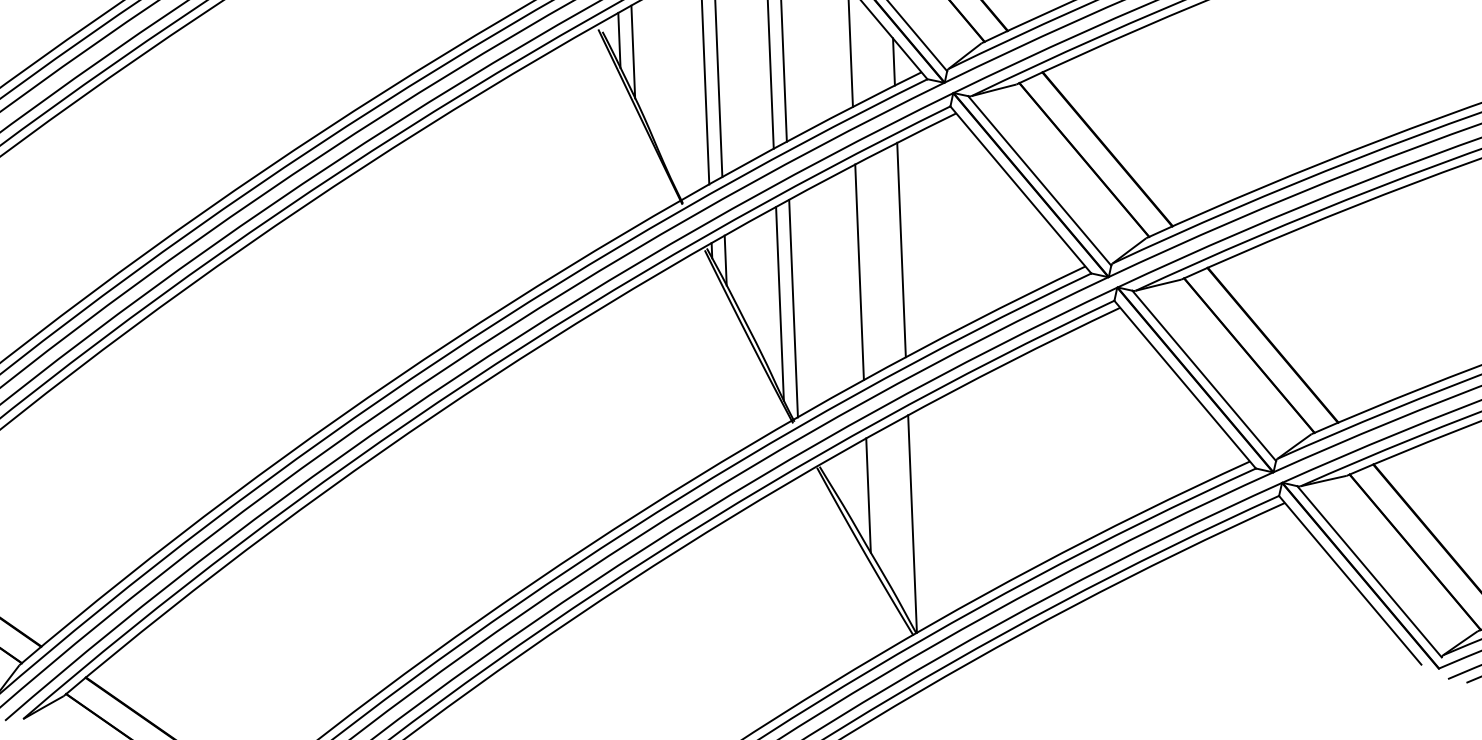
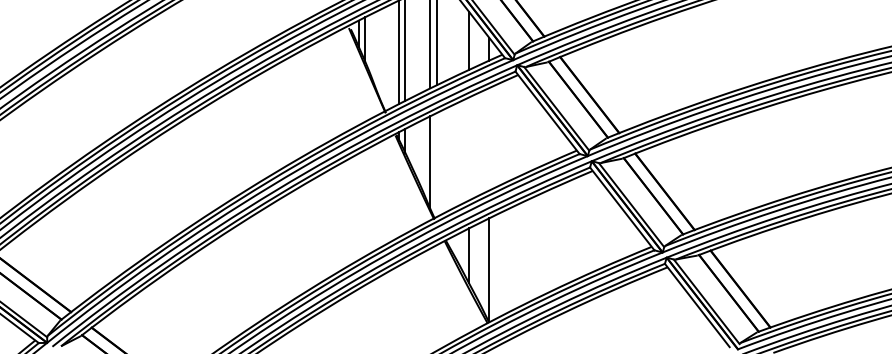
line: (901, 248) -> (489, 138), removed
line: (858, 271) -> (468, 148), removed
line: (793, 309) -> (436, 165), removed

